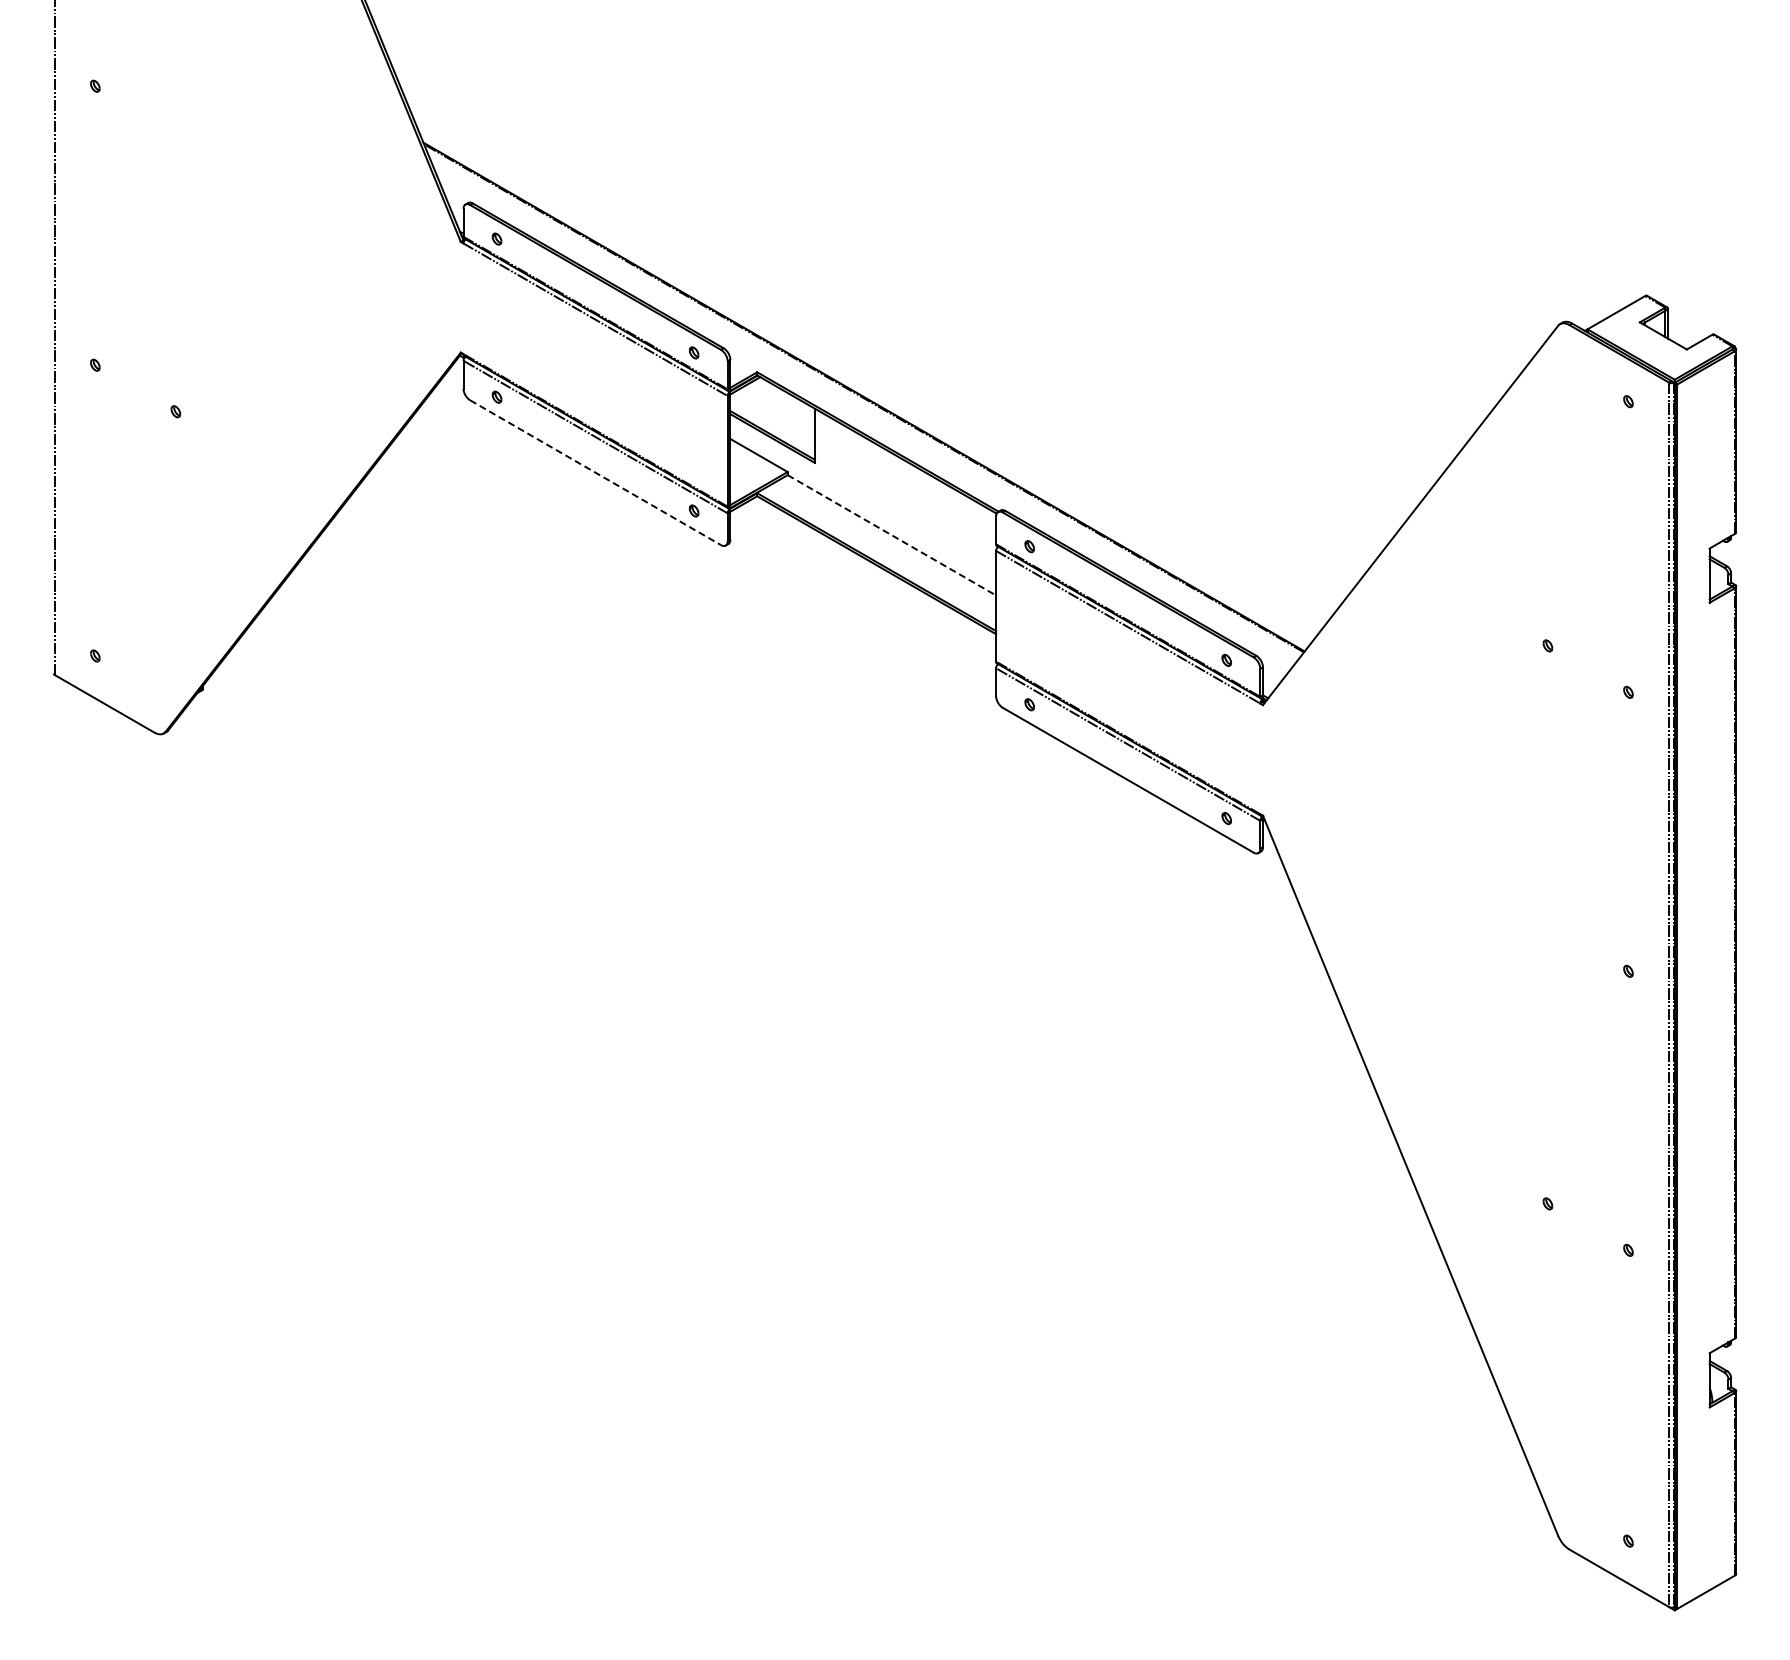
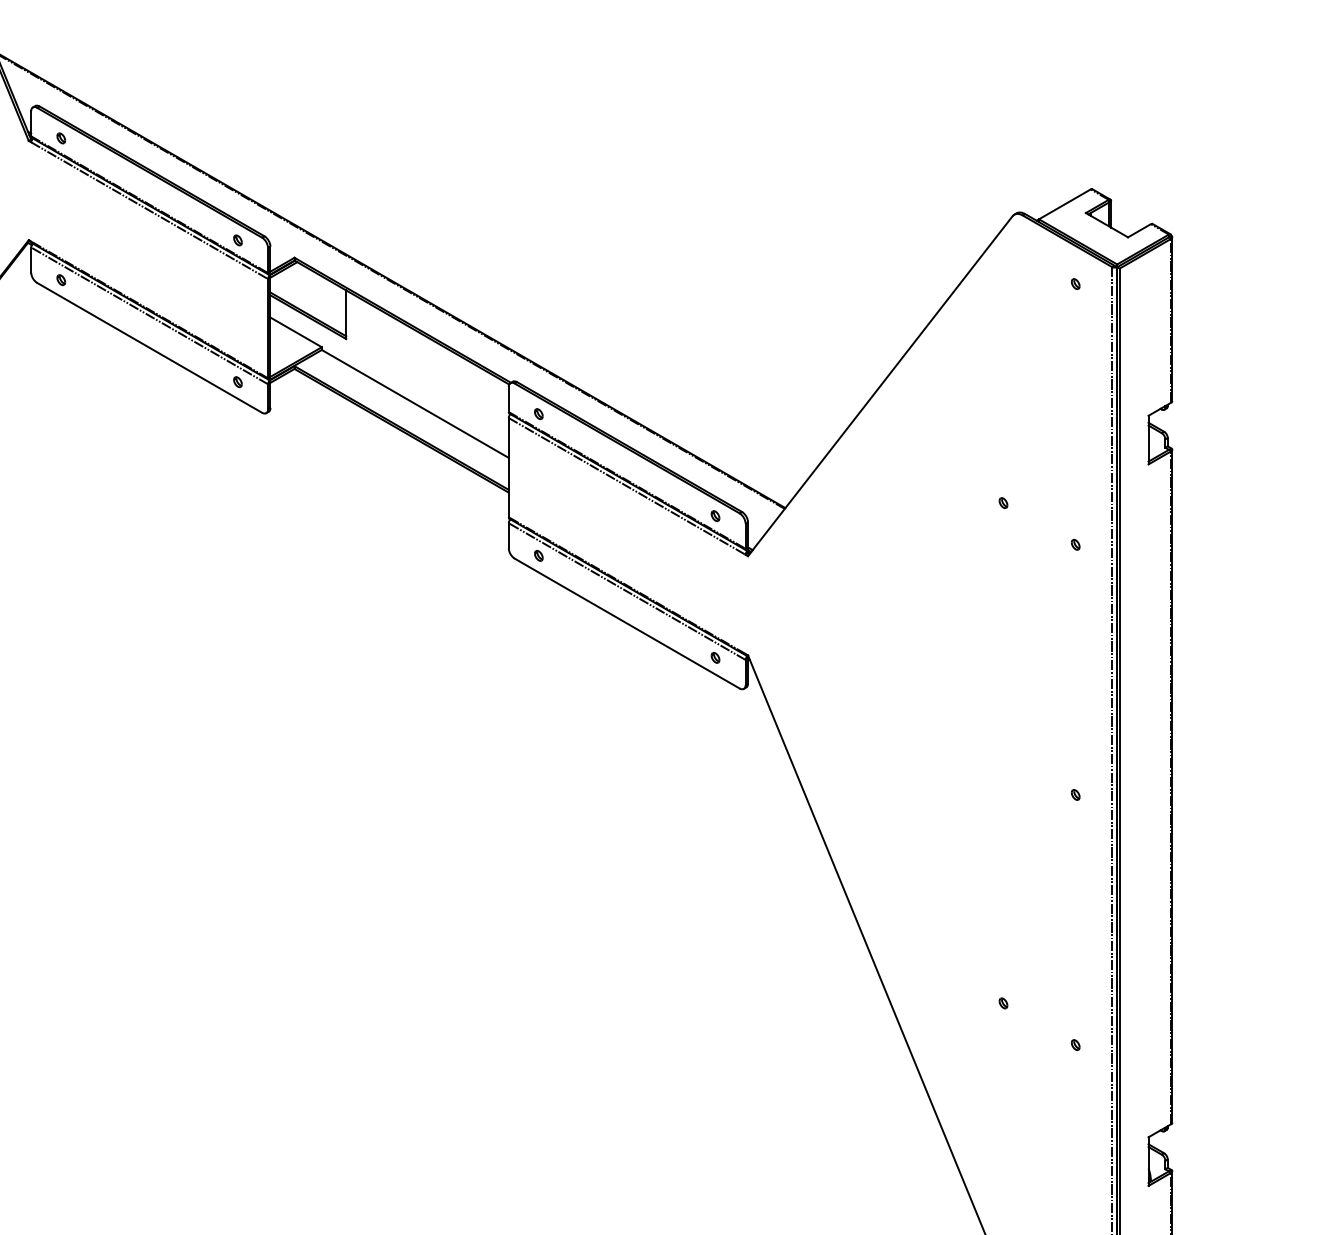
line: (595, 472) -> (149, 347), dashed -> solid
line: (892, 535) -> (415, 404), dashed -> solid

